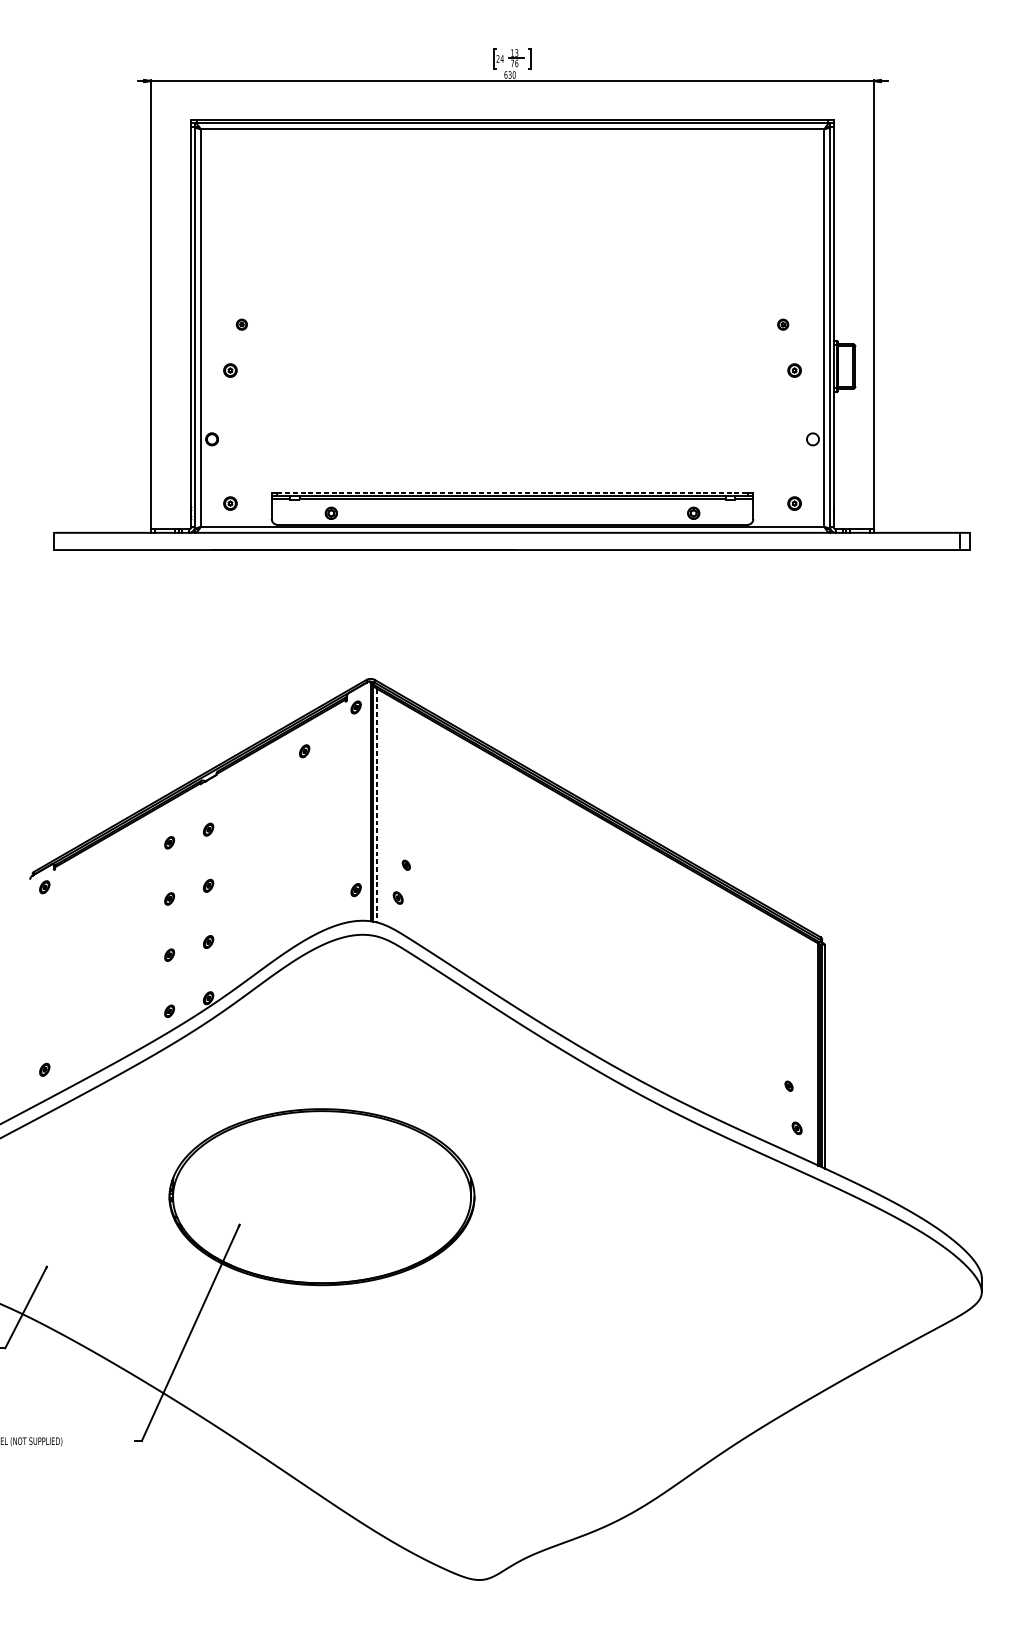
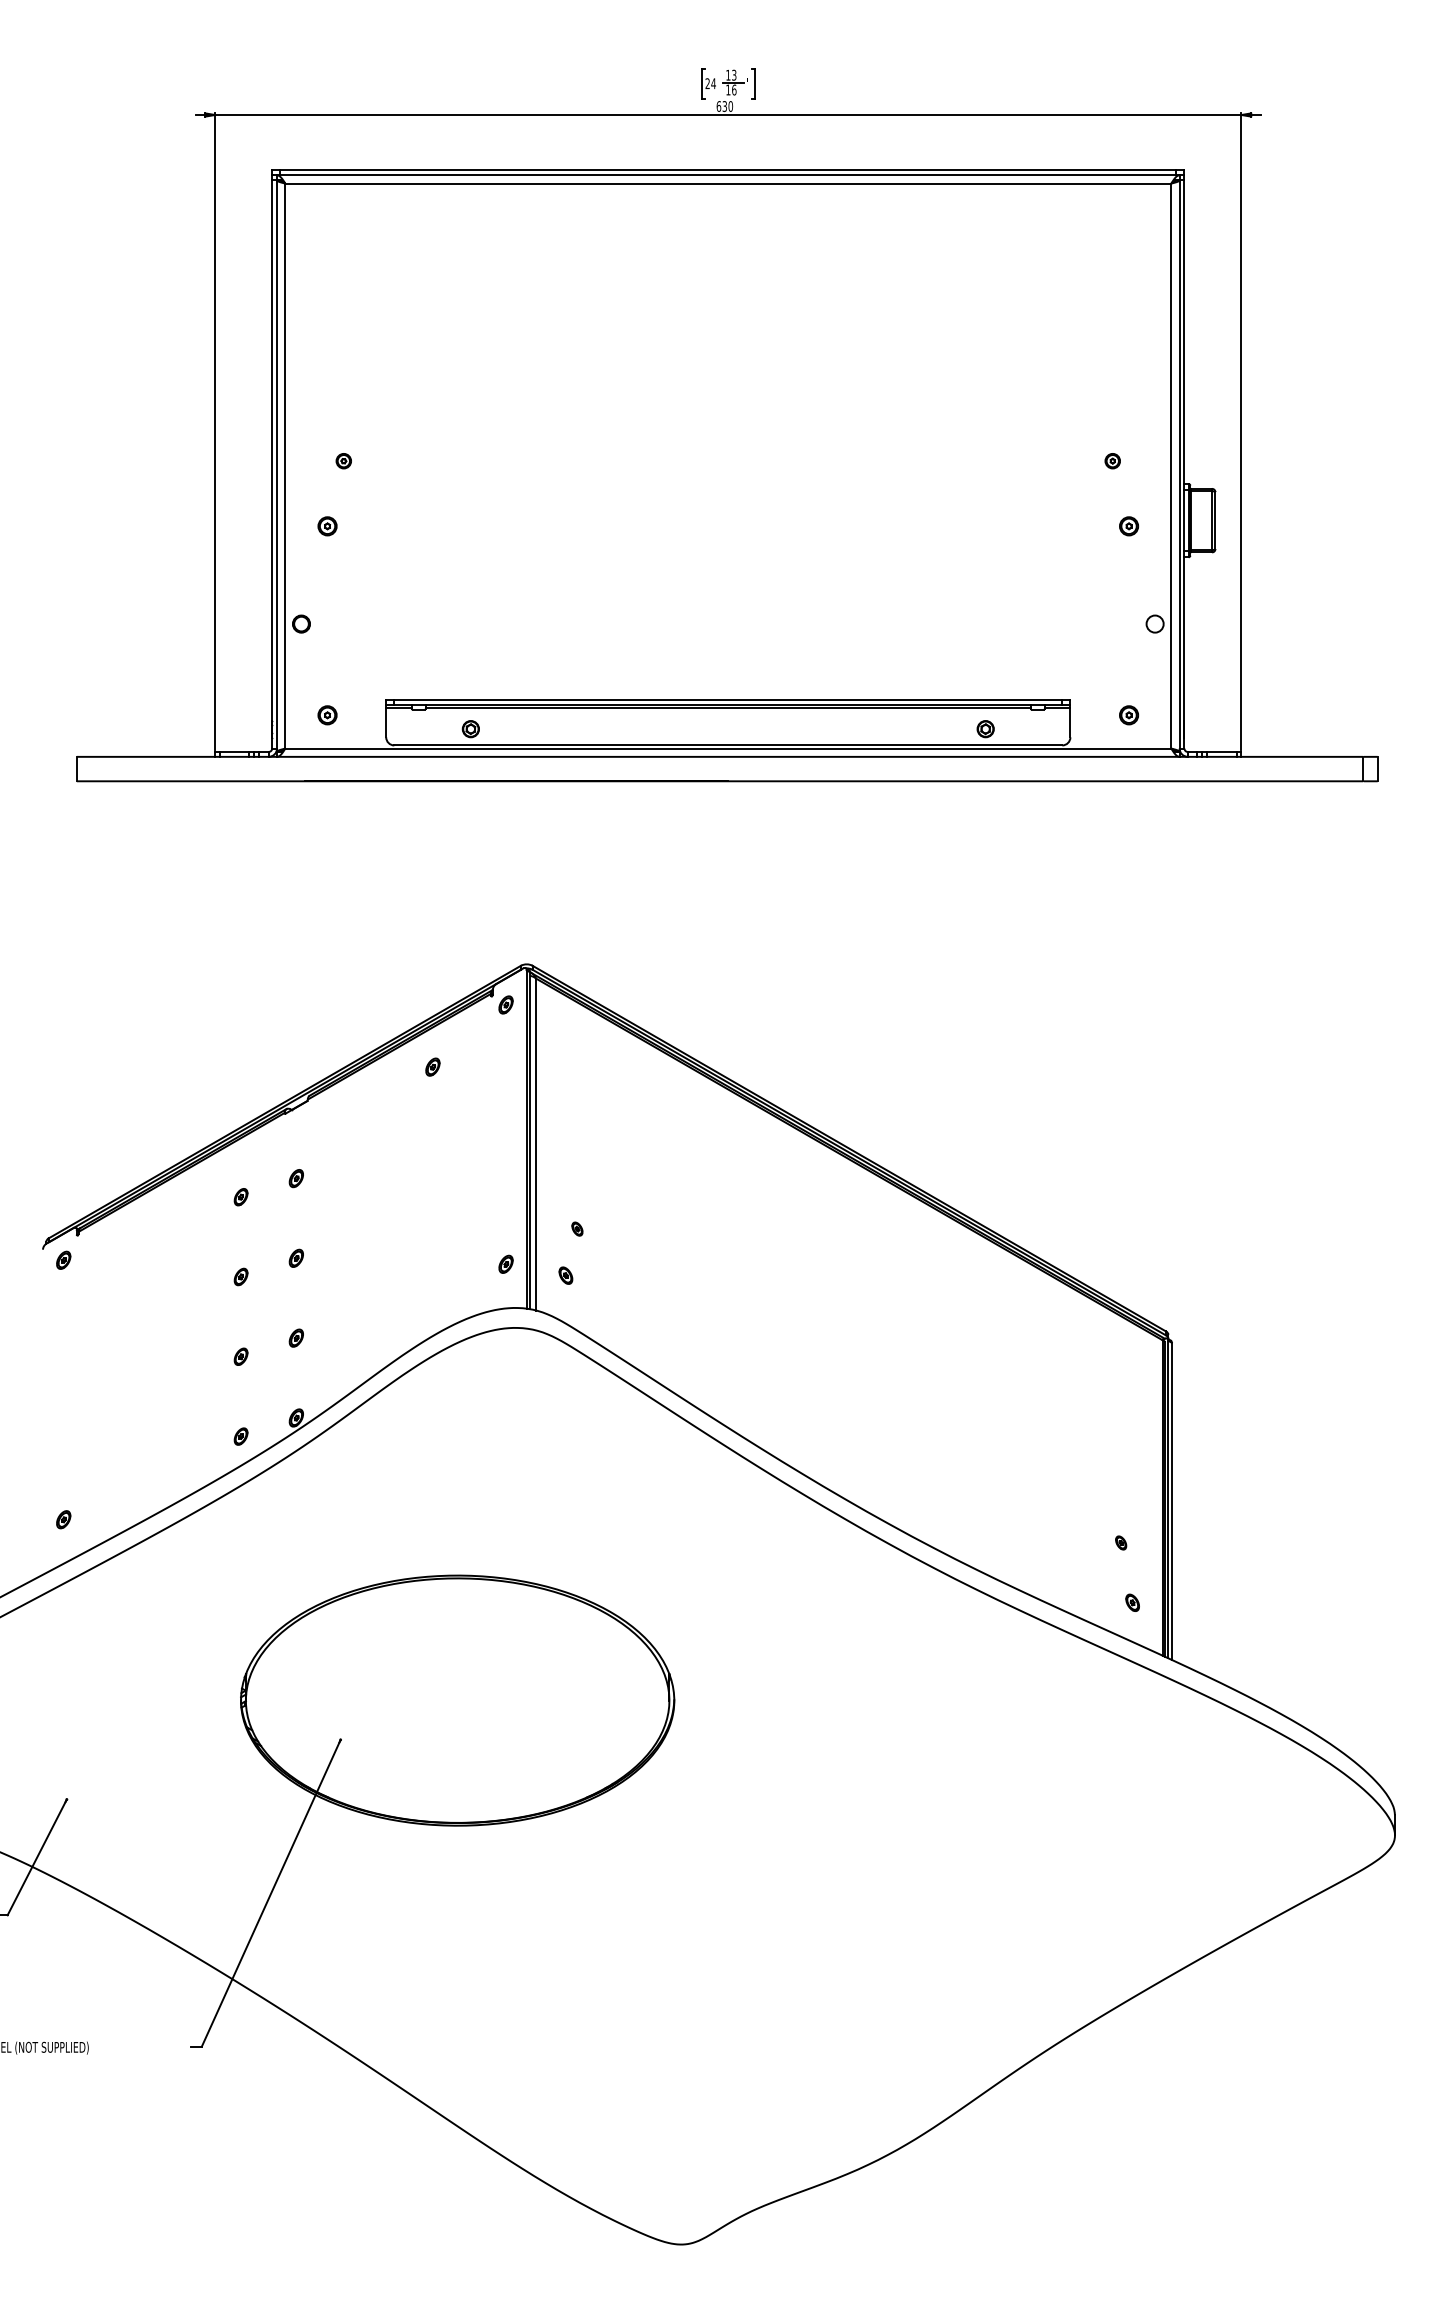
text: (512, 63) -> (728, 89), 76 -> 16
line: (512, 492) -> (728, 699), dashed -> solid
line: (377, 805) -> (536, 1144), dashed -> solid

